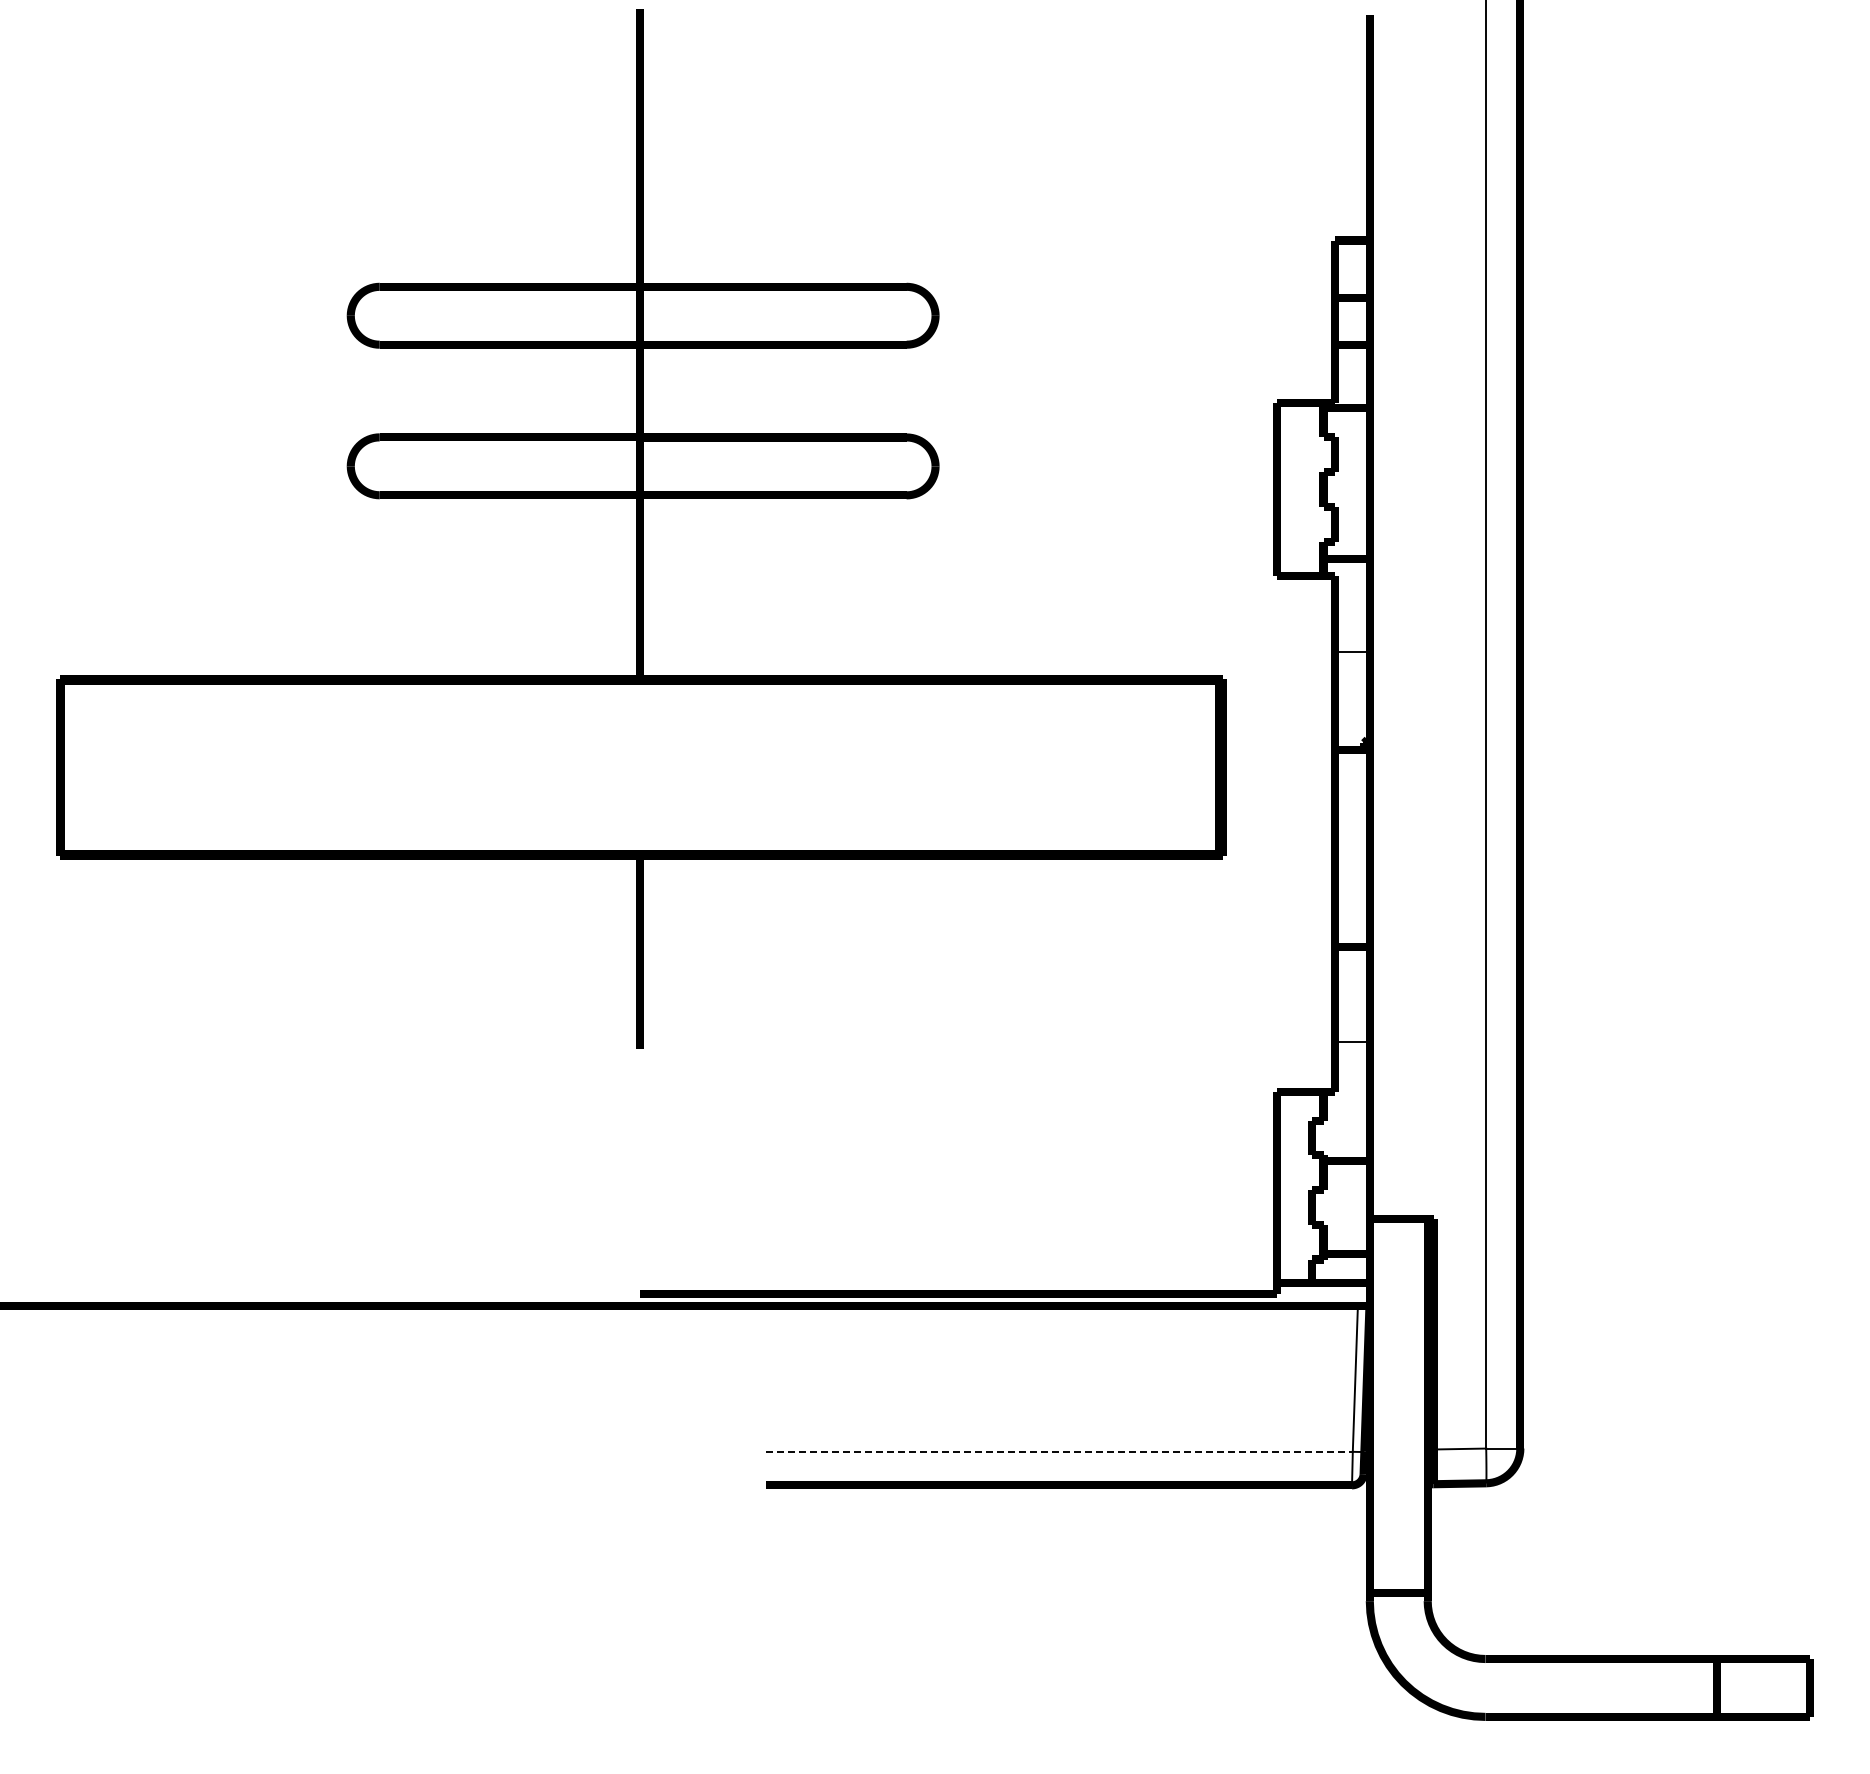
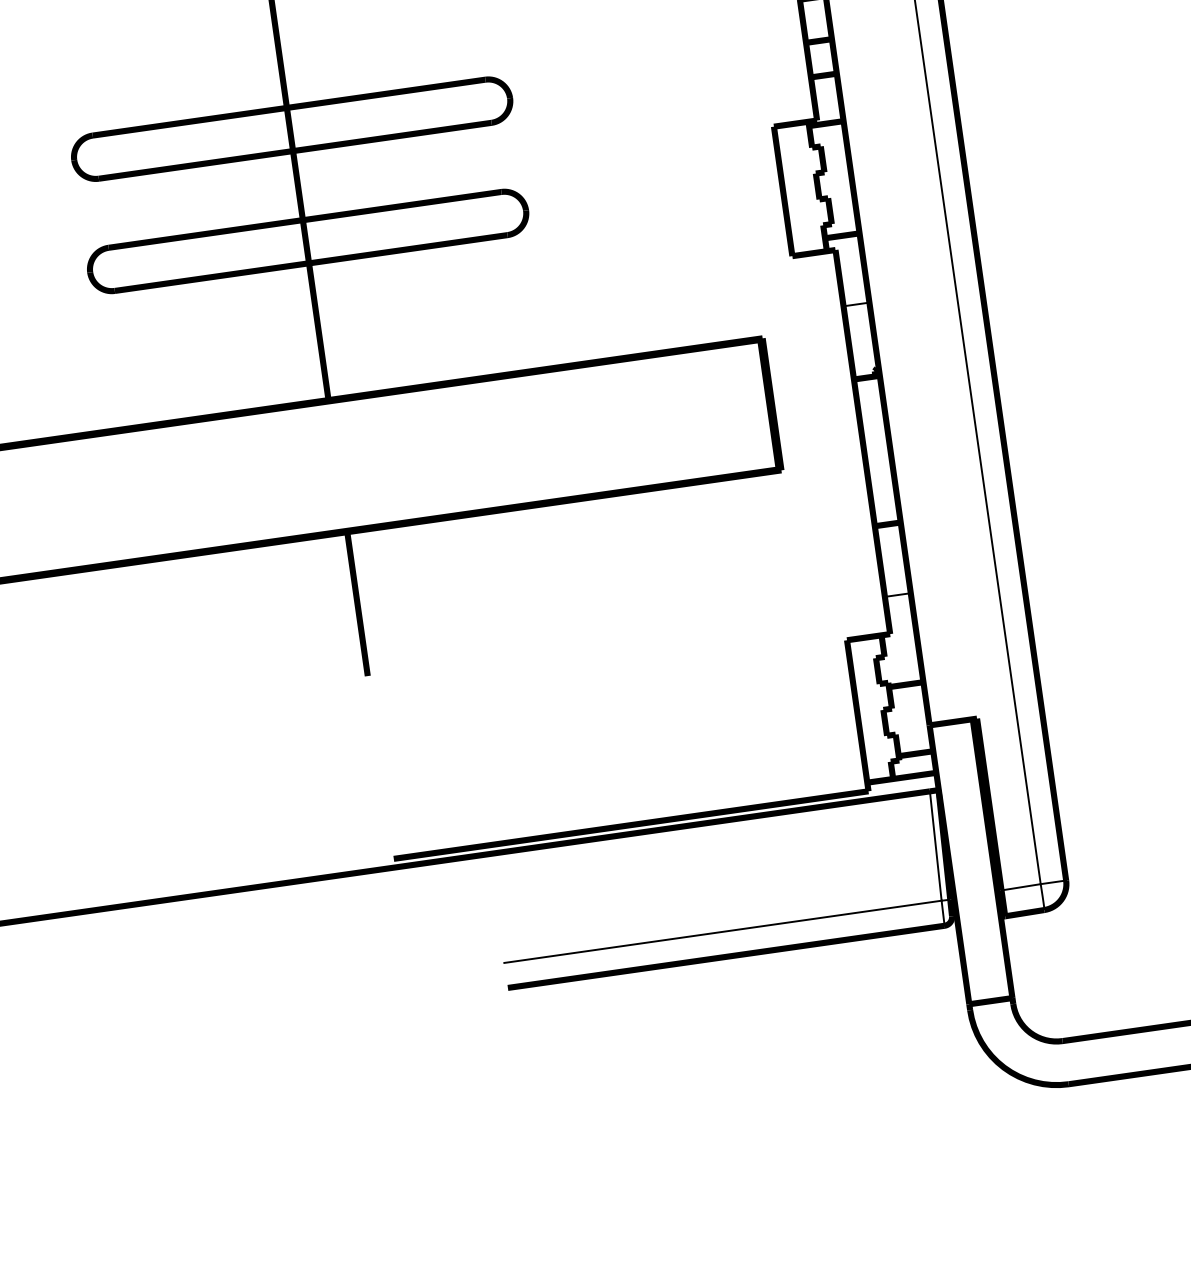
line: (1059, 1451) -> (722, 931), dashed -> solid

